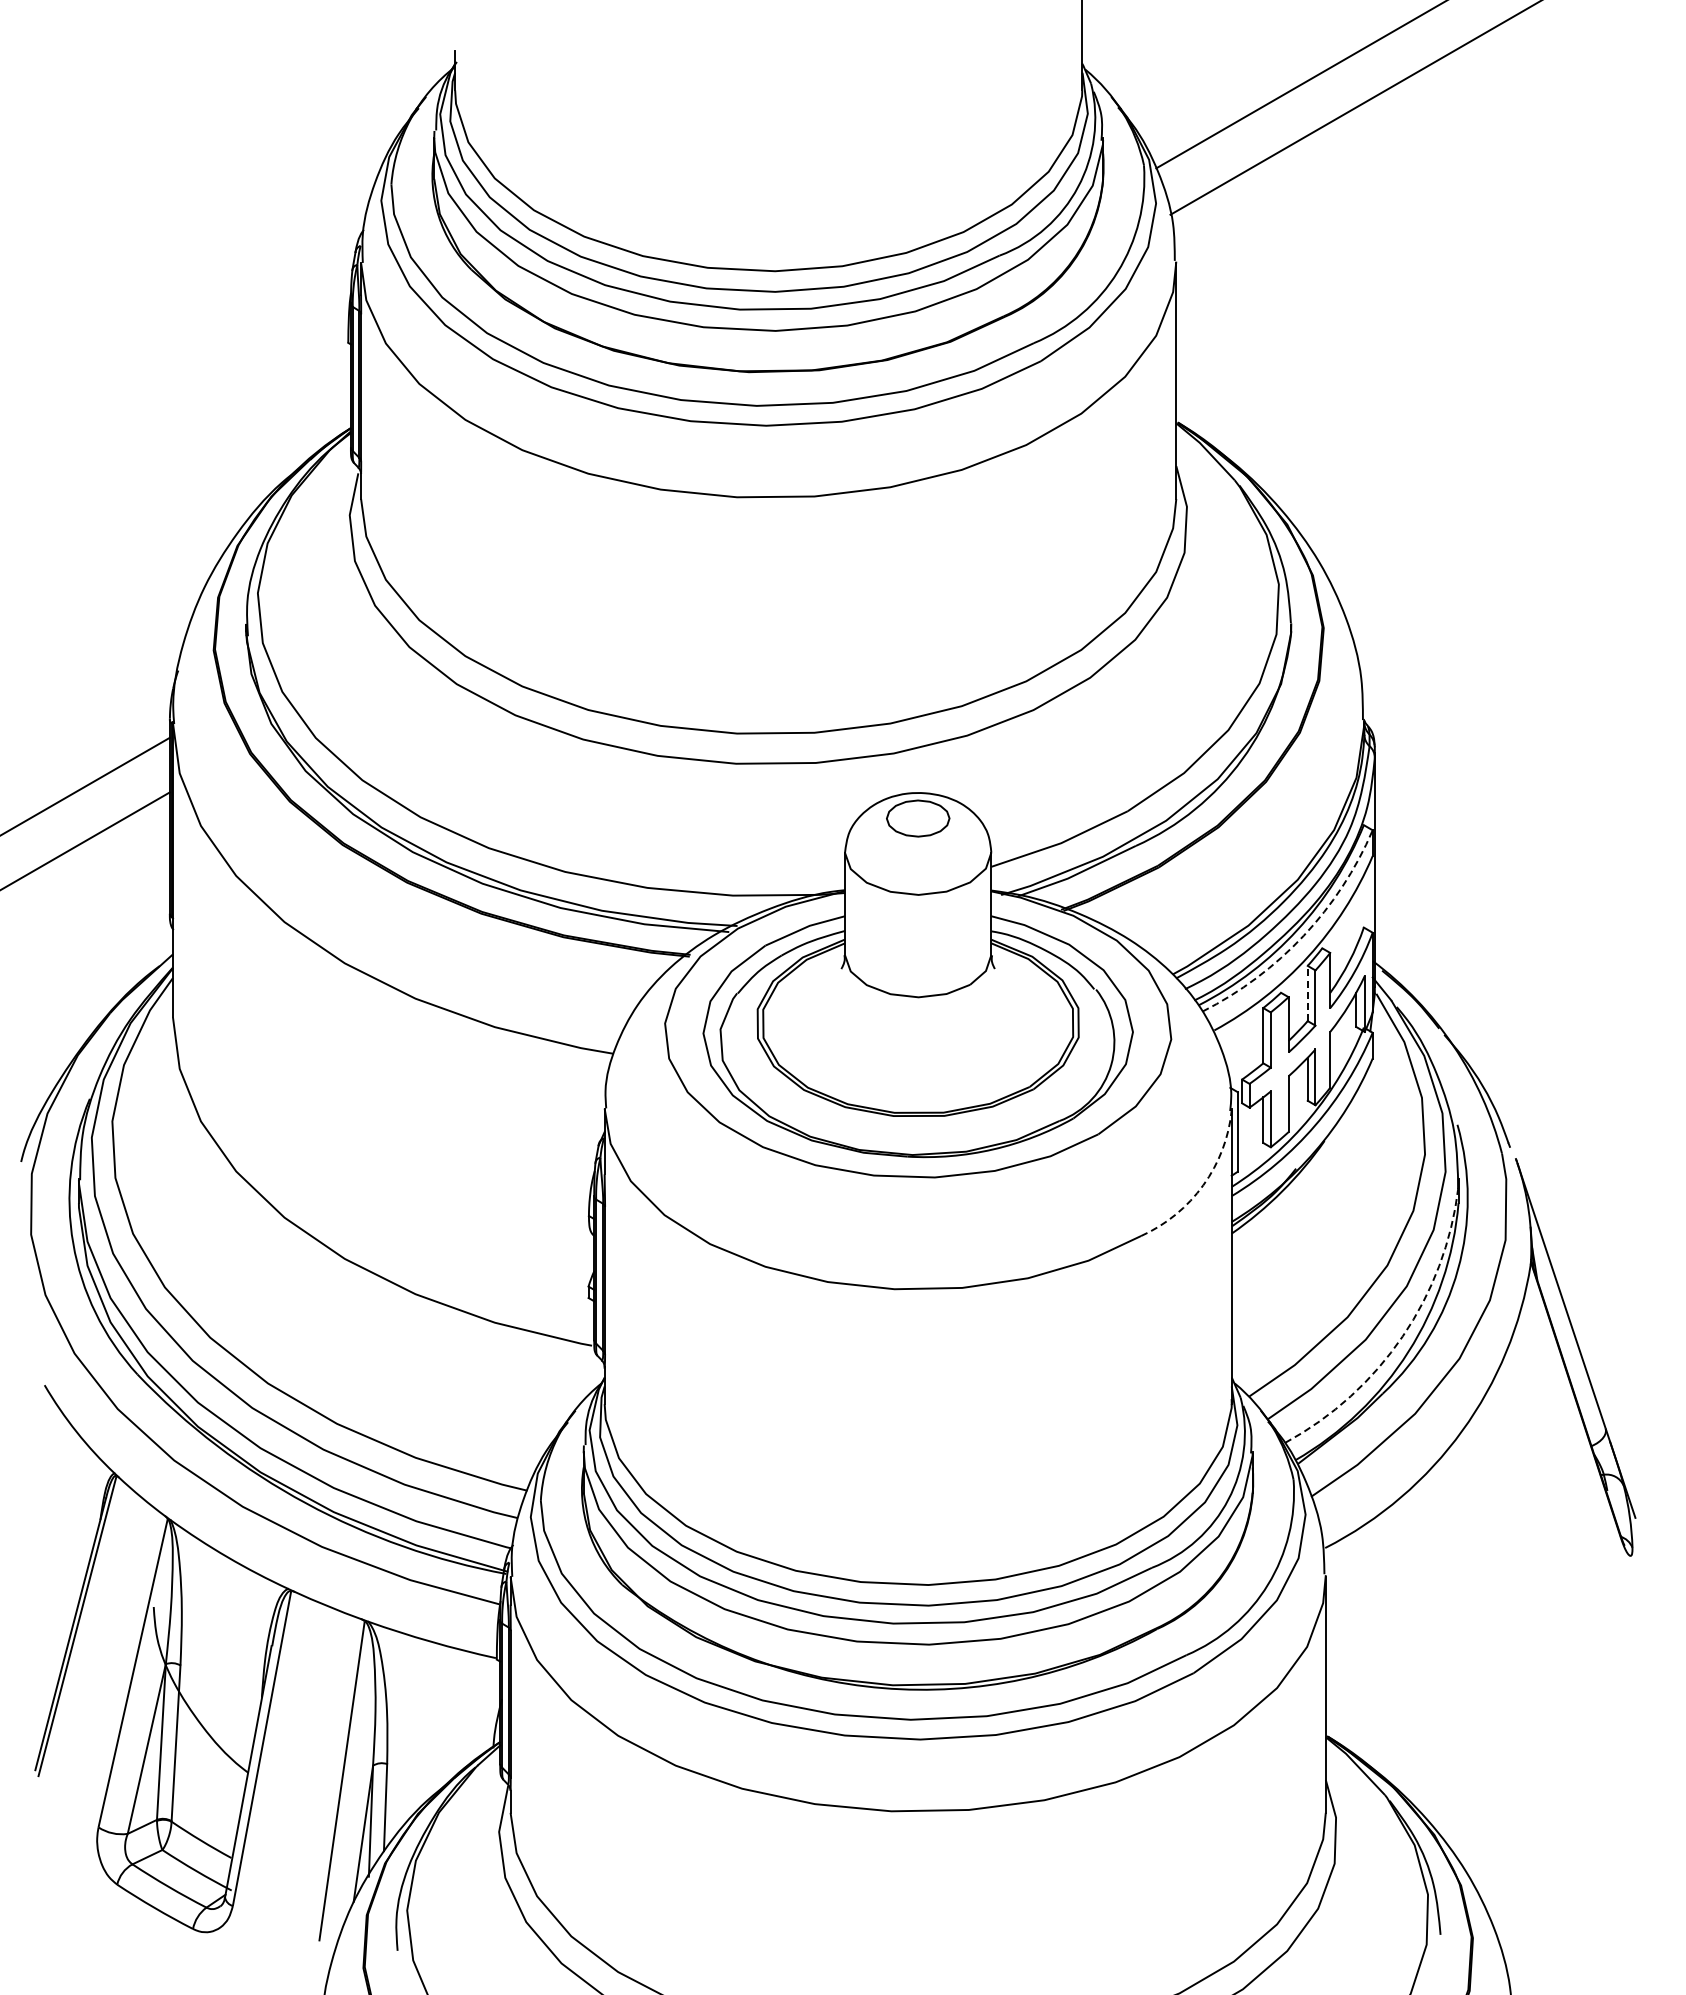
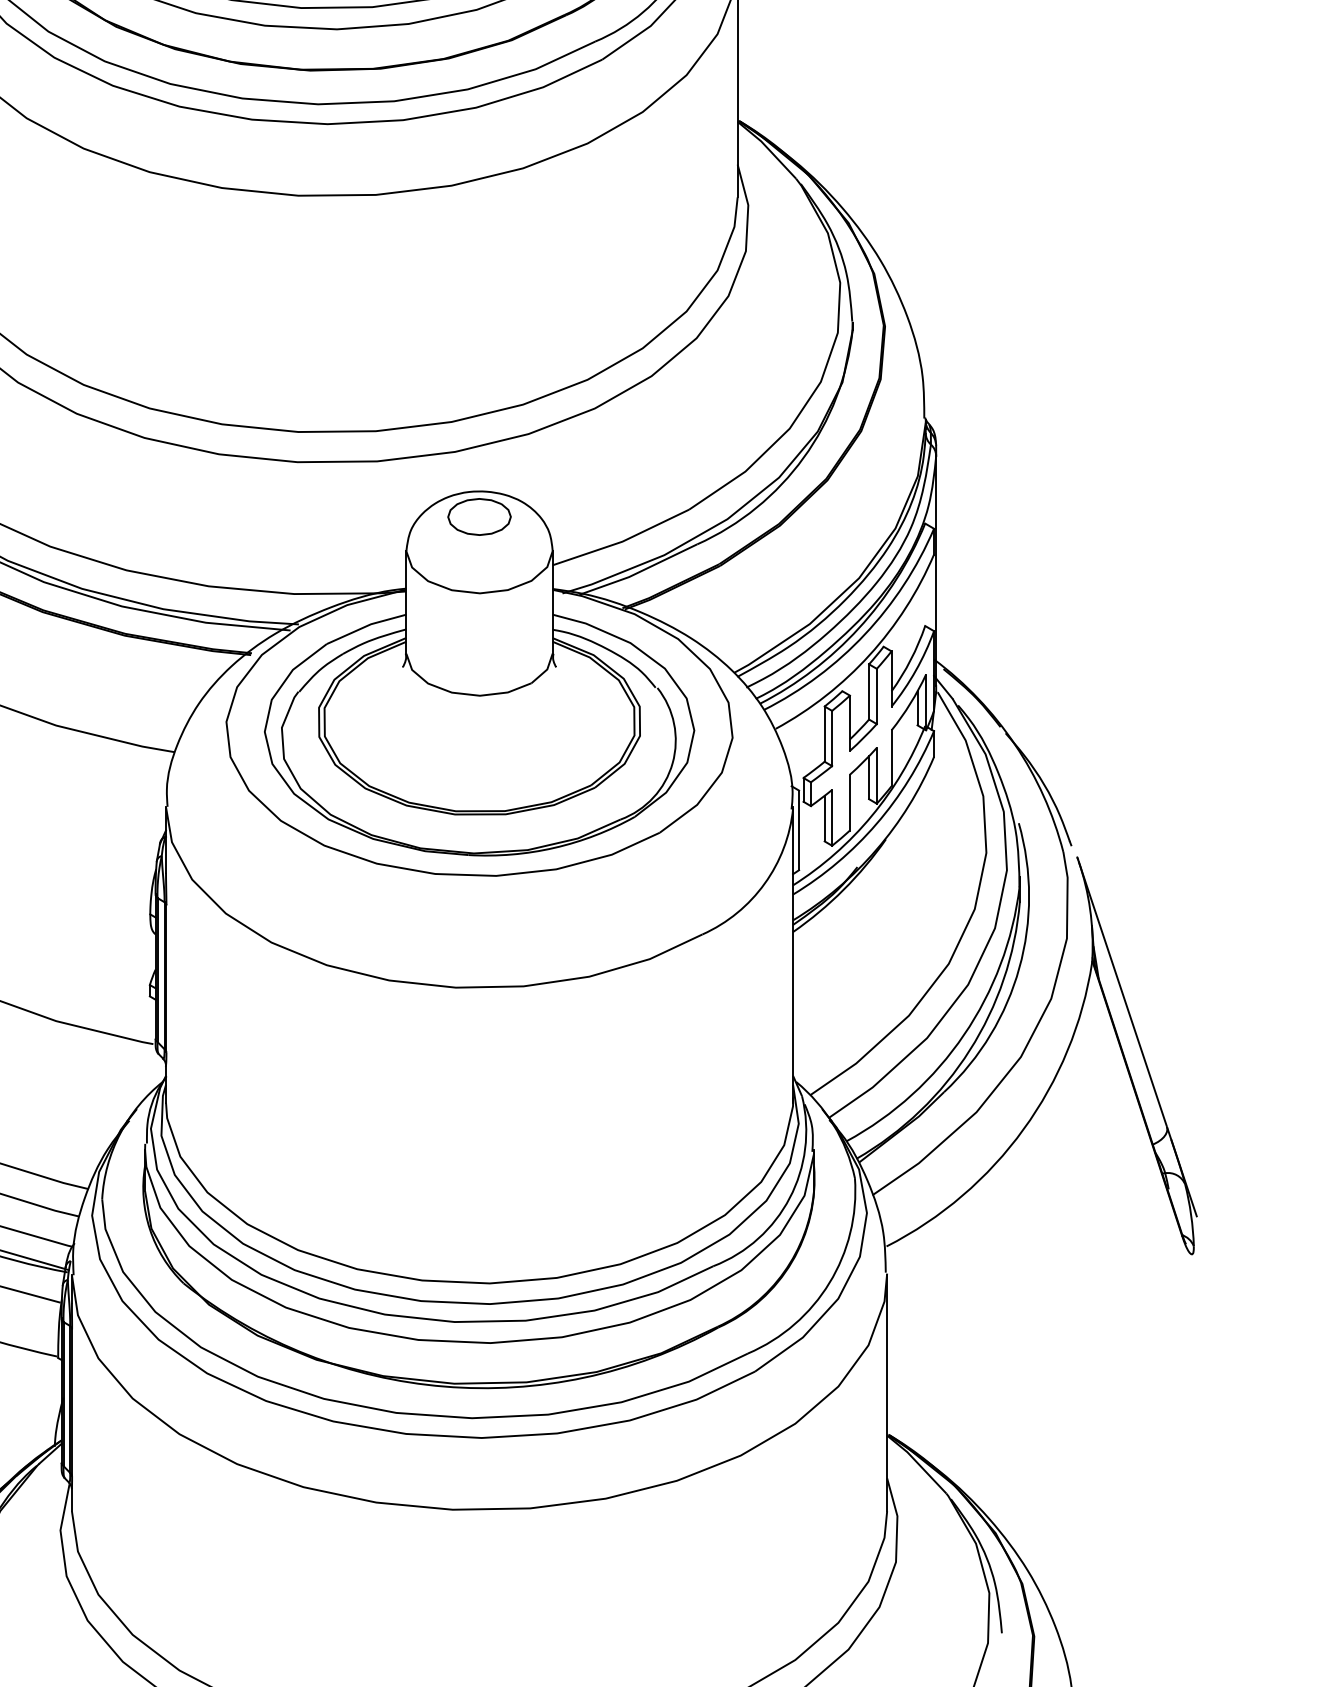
arc: (1303, 935) -> (864, 633), dashed -> solid
line: (1307, 993) -> (868, 691), dashed -> solid
arc: (1203, 1185) -> (764, 883), dashed -> solid
arc: (1402, 1336) -> (963, 1034), dashed -> solid

